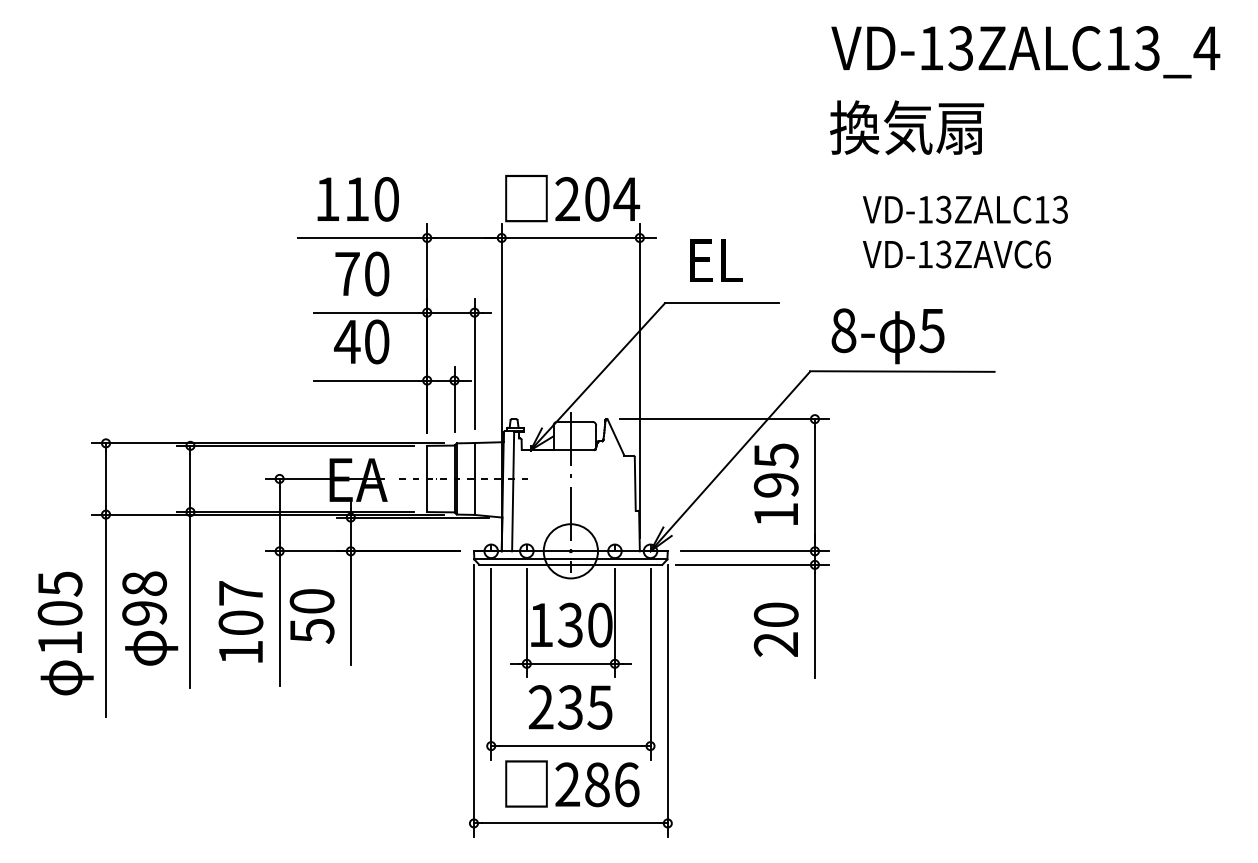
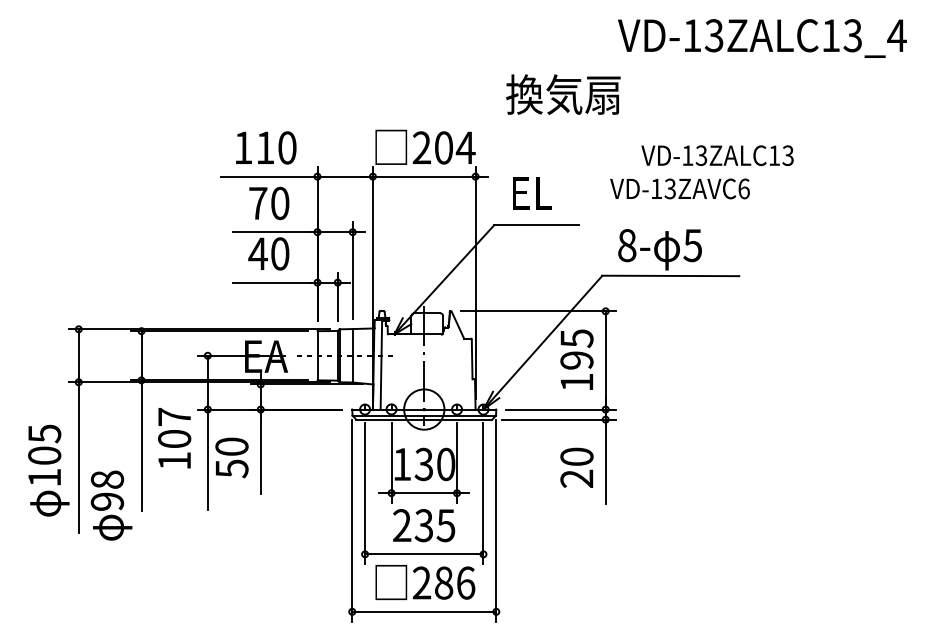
text: (906, 127) -> (563, 94), moved
text: (956, 254) -> (679, 188), moved
text: (150, 618) -> (111, 505), moved
text: (240, 621) -> (174, 437), moved

